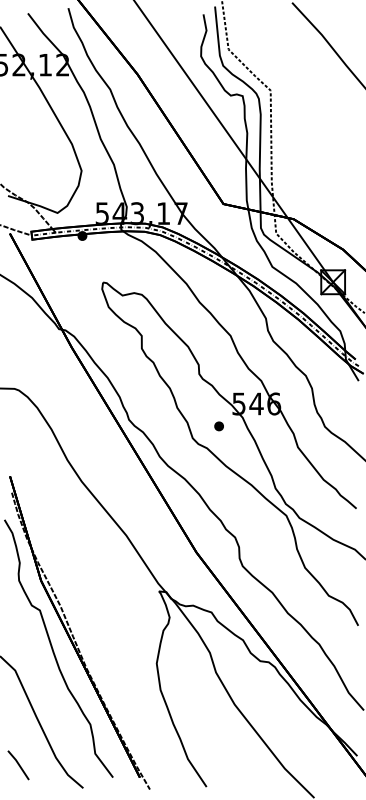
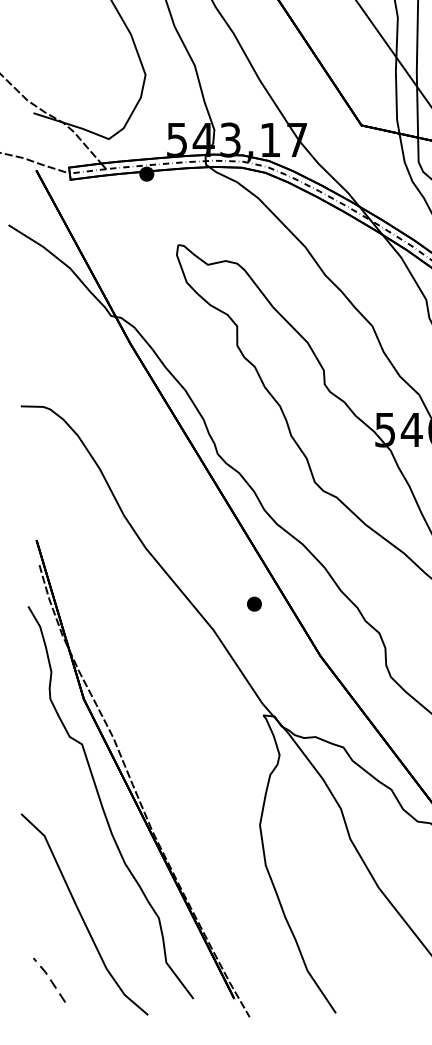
part: (218, 426) -> (253, 604), moved
line: (18, 764) -> (49, 978), solid -> dashed

